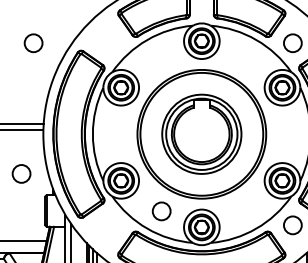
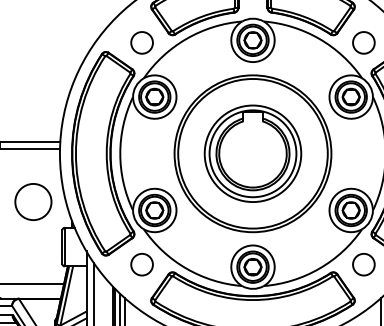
circle: (33, 42) -> (141, 42), moved
circle: (21, 173) -> (33, 201), size x1.67
circle: (161, 211) -> (141, 264), moved

